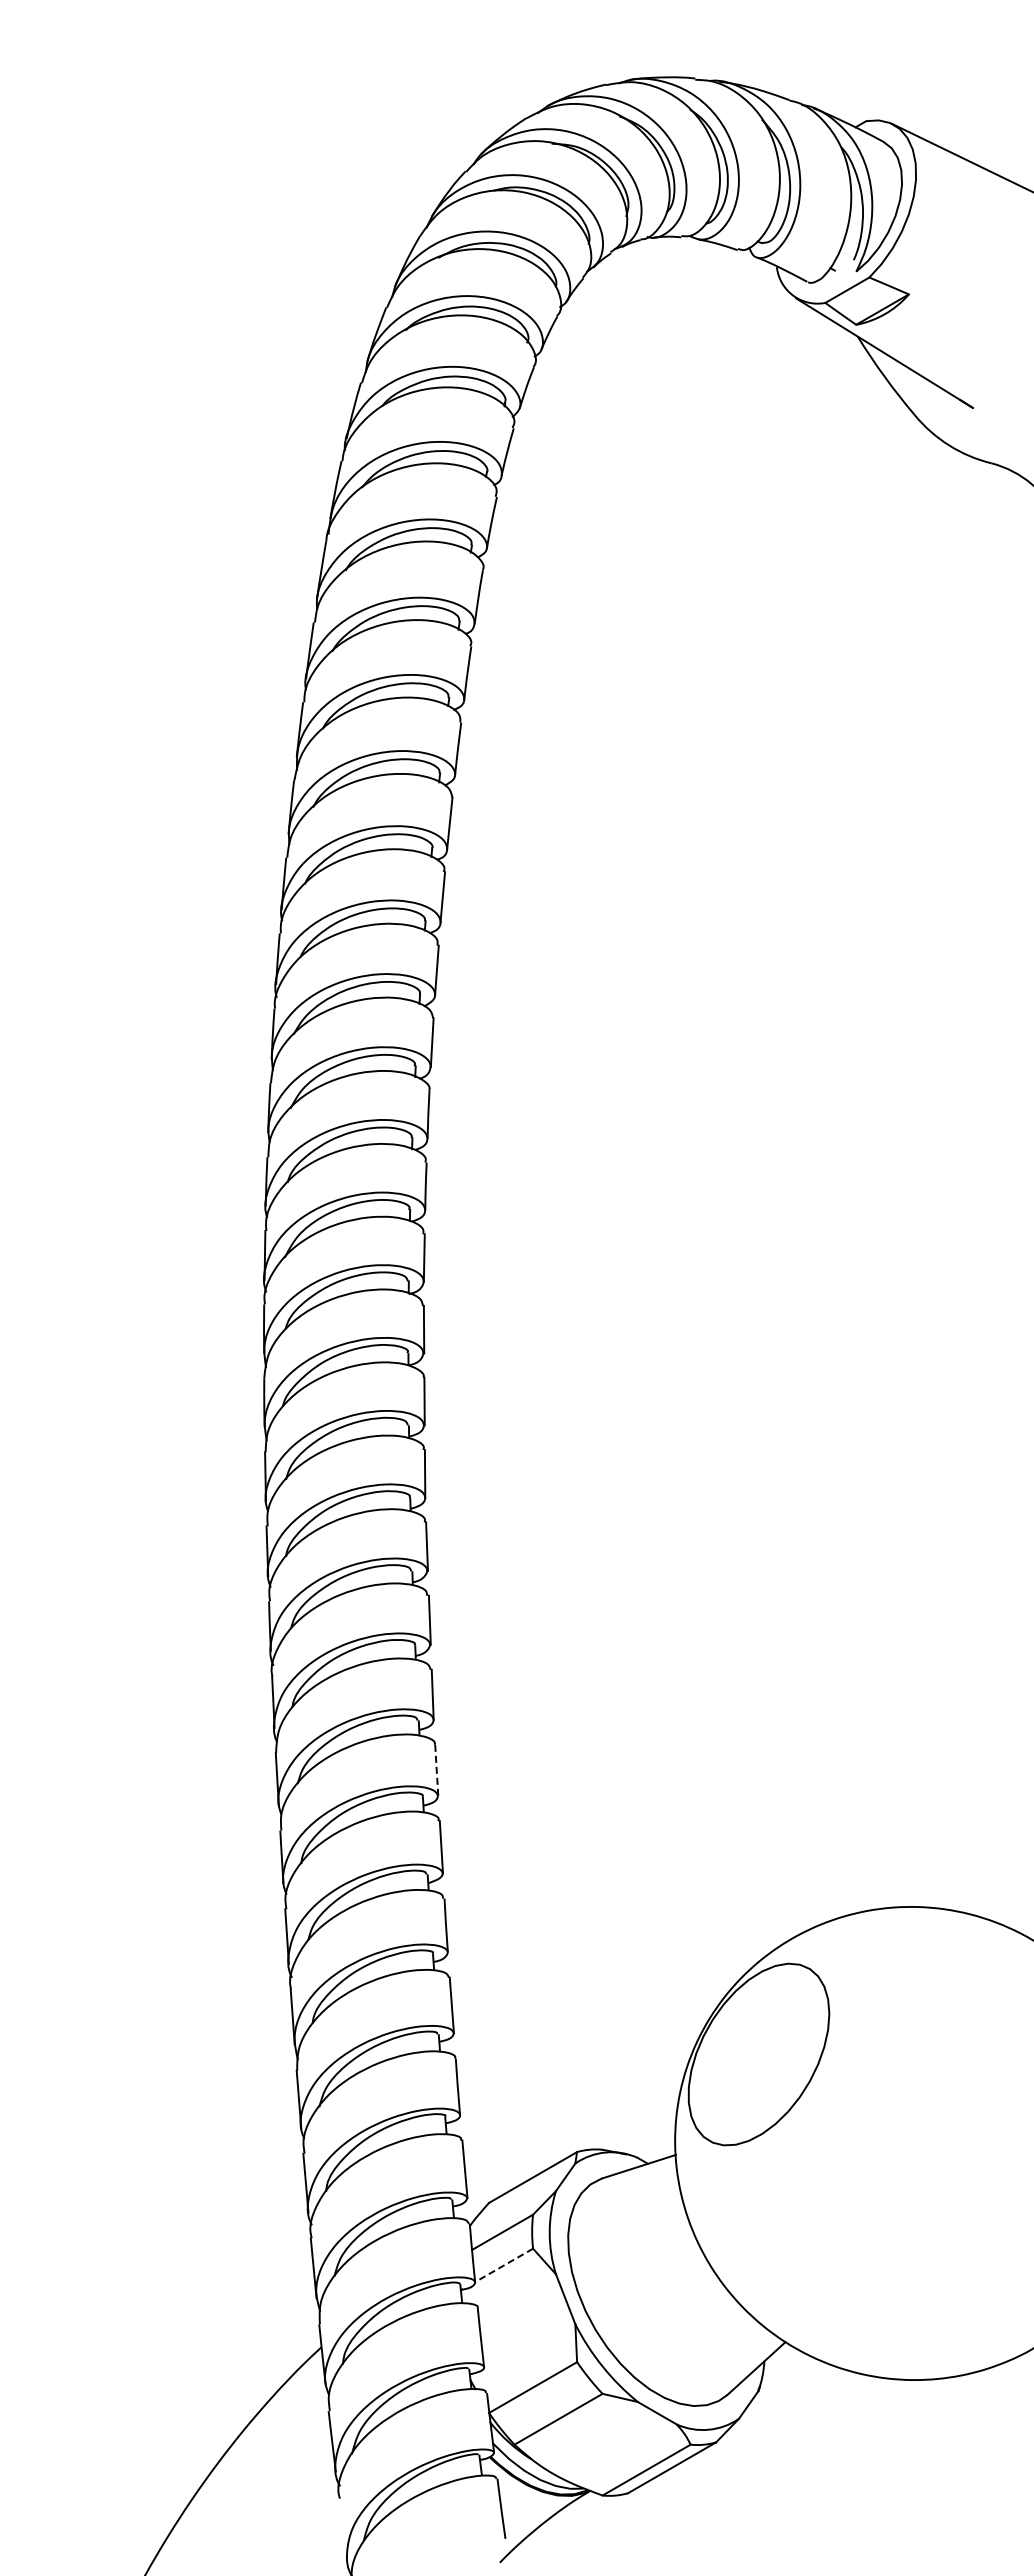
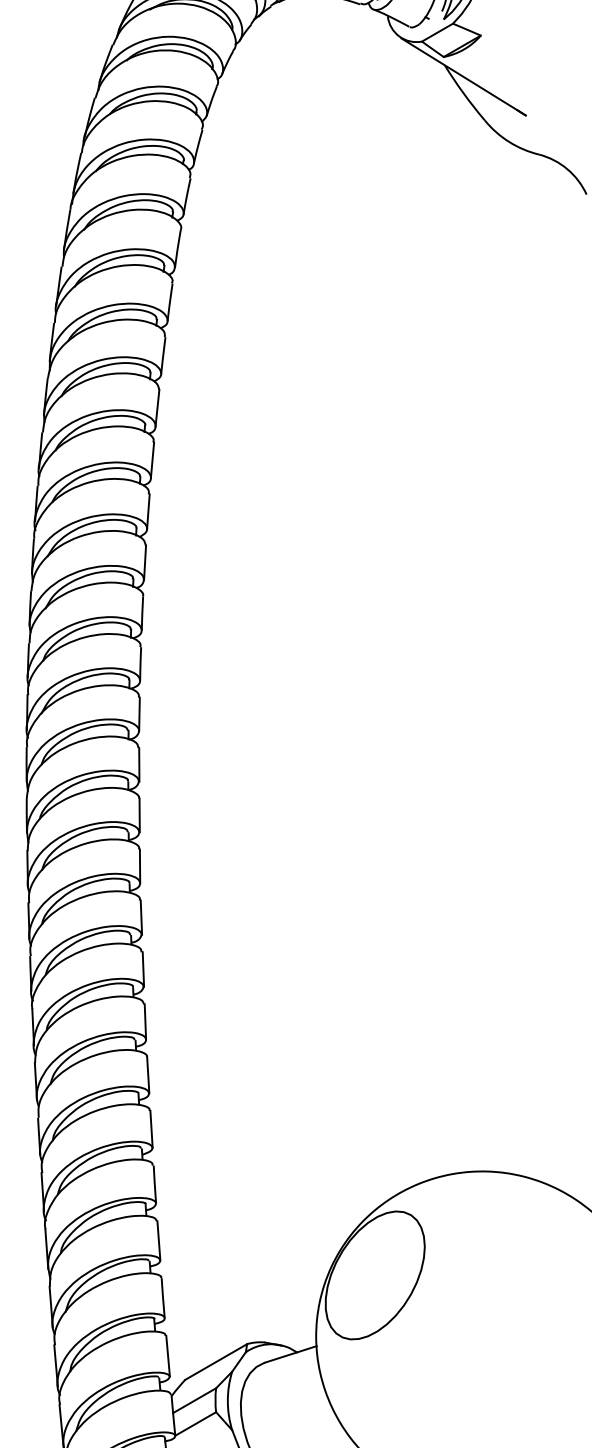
line: (436, 1770) -> (148, 1075), dashed -> solid
line: (503, 2265) -> (195, 1424), dashed -> solid

